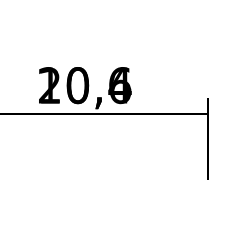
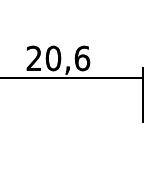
text: (85, 85) -> (58, 58), 10,4 -> 20,6

